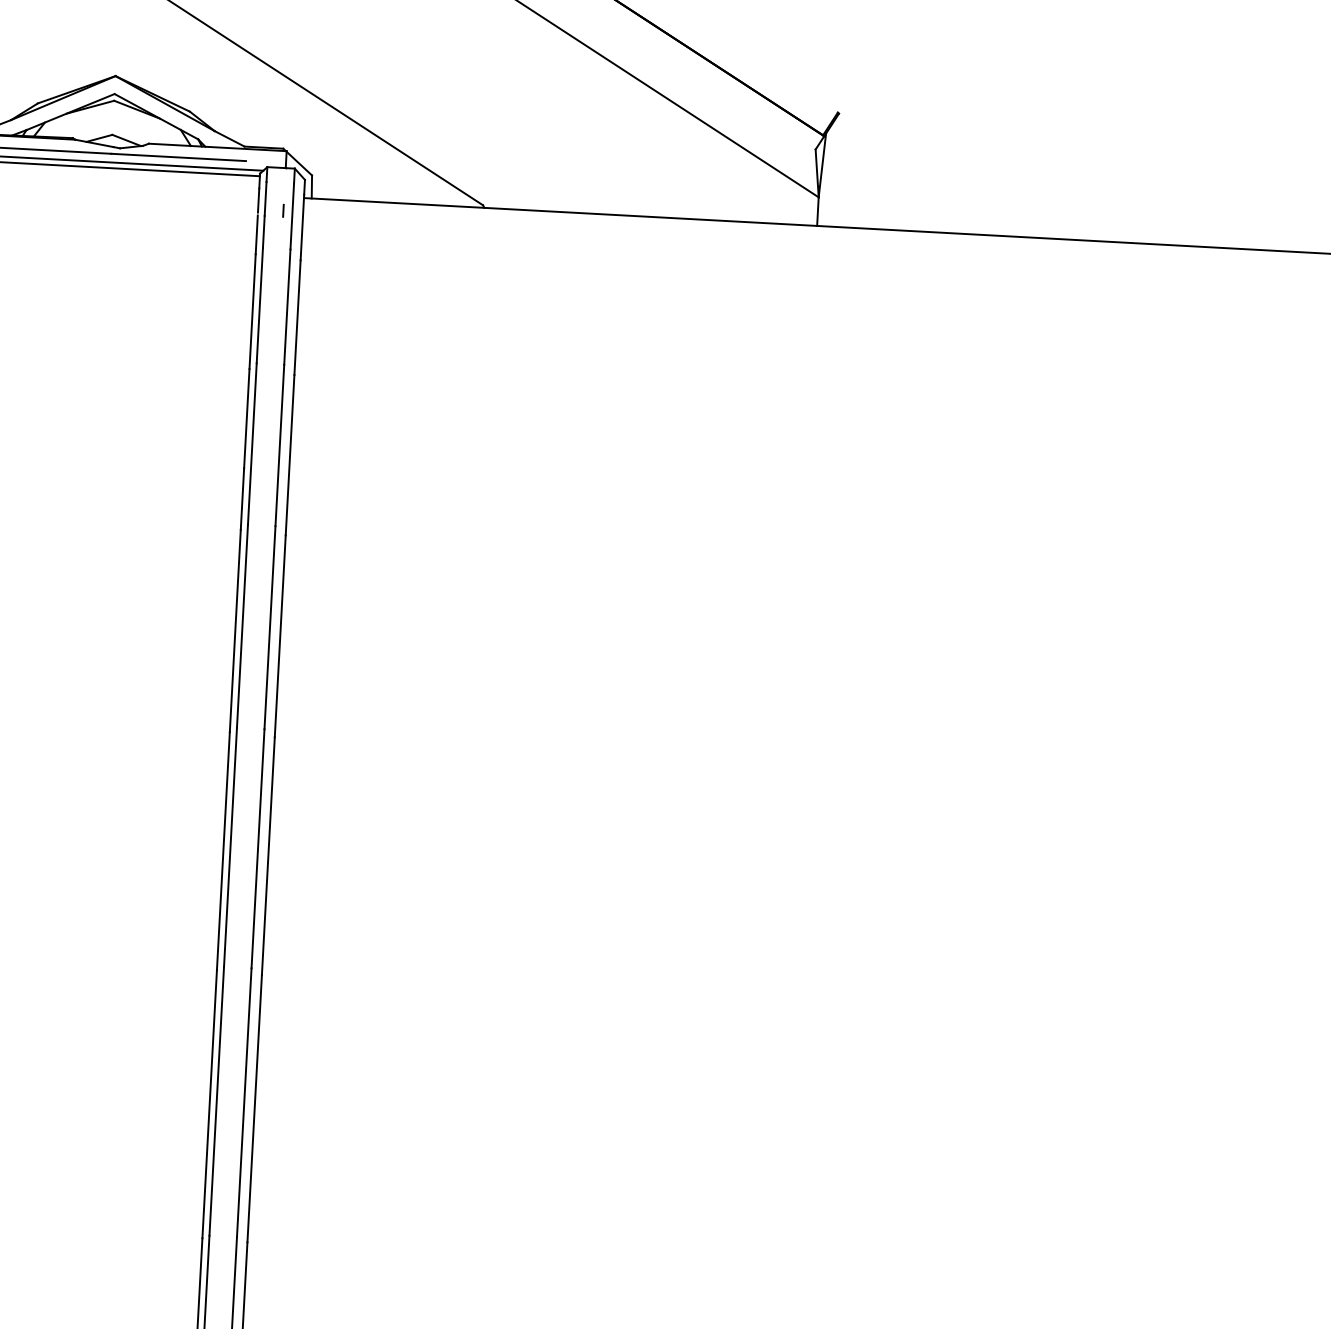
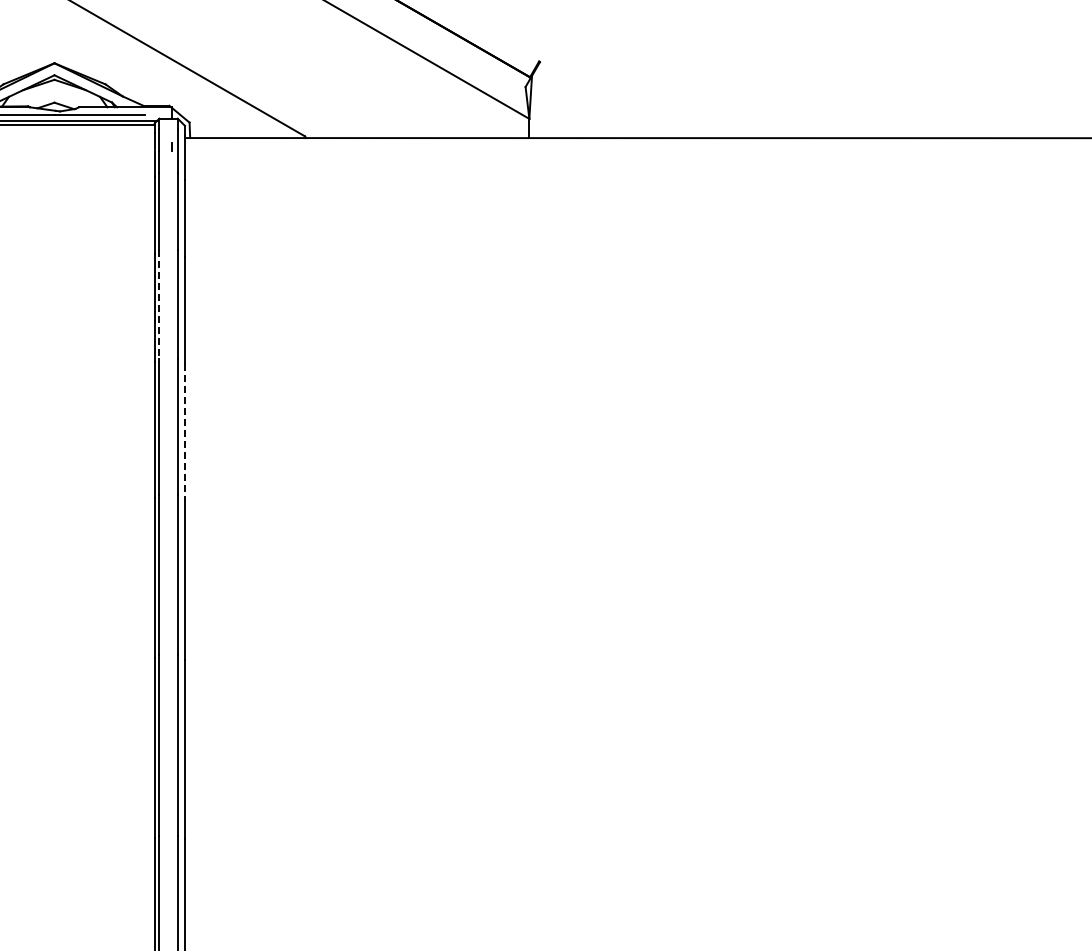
line: (252, 444) -> (159, 304), solid -> dashed
line: (280, 636) -> (185, 432), solid -> dashed

